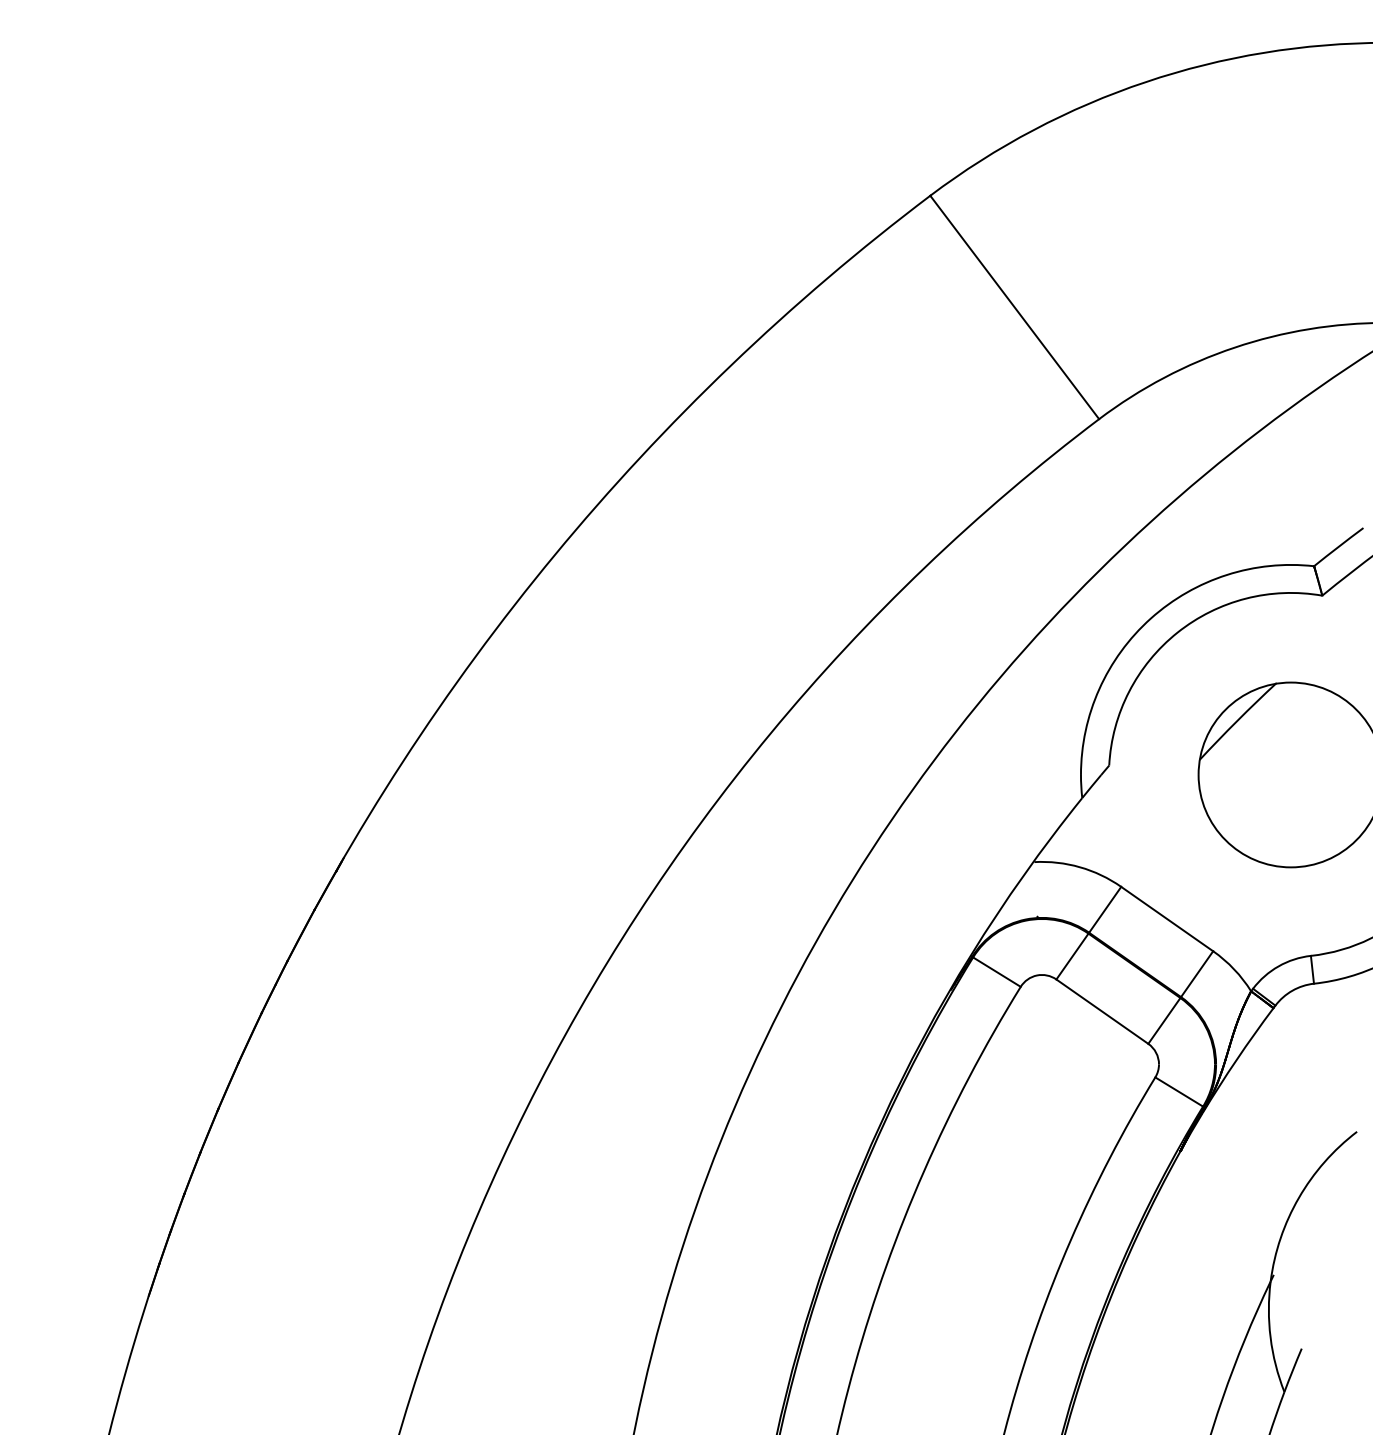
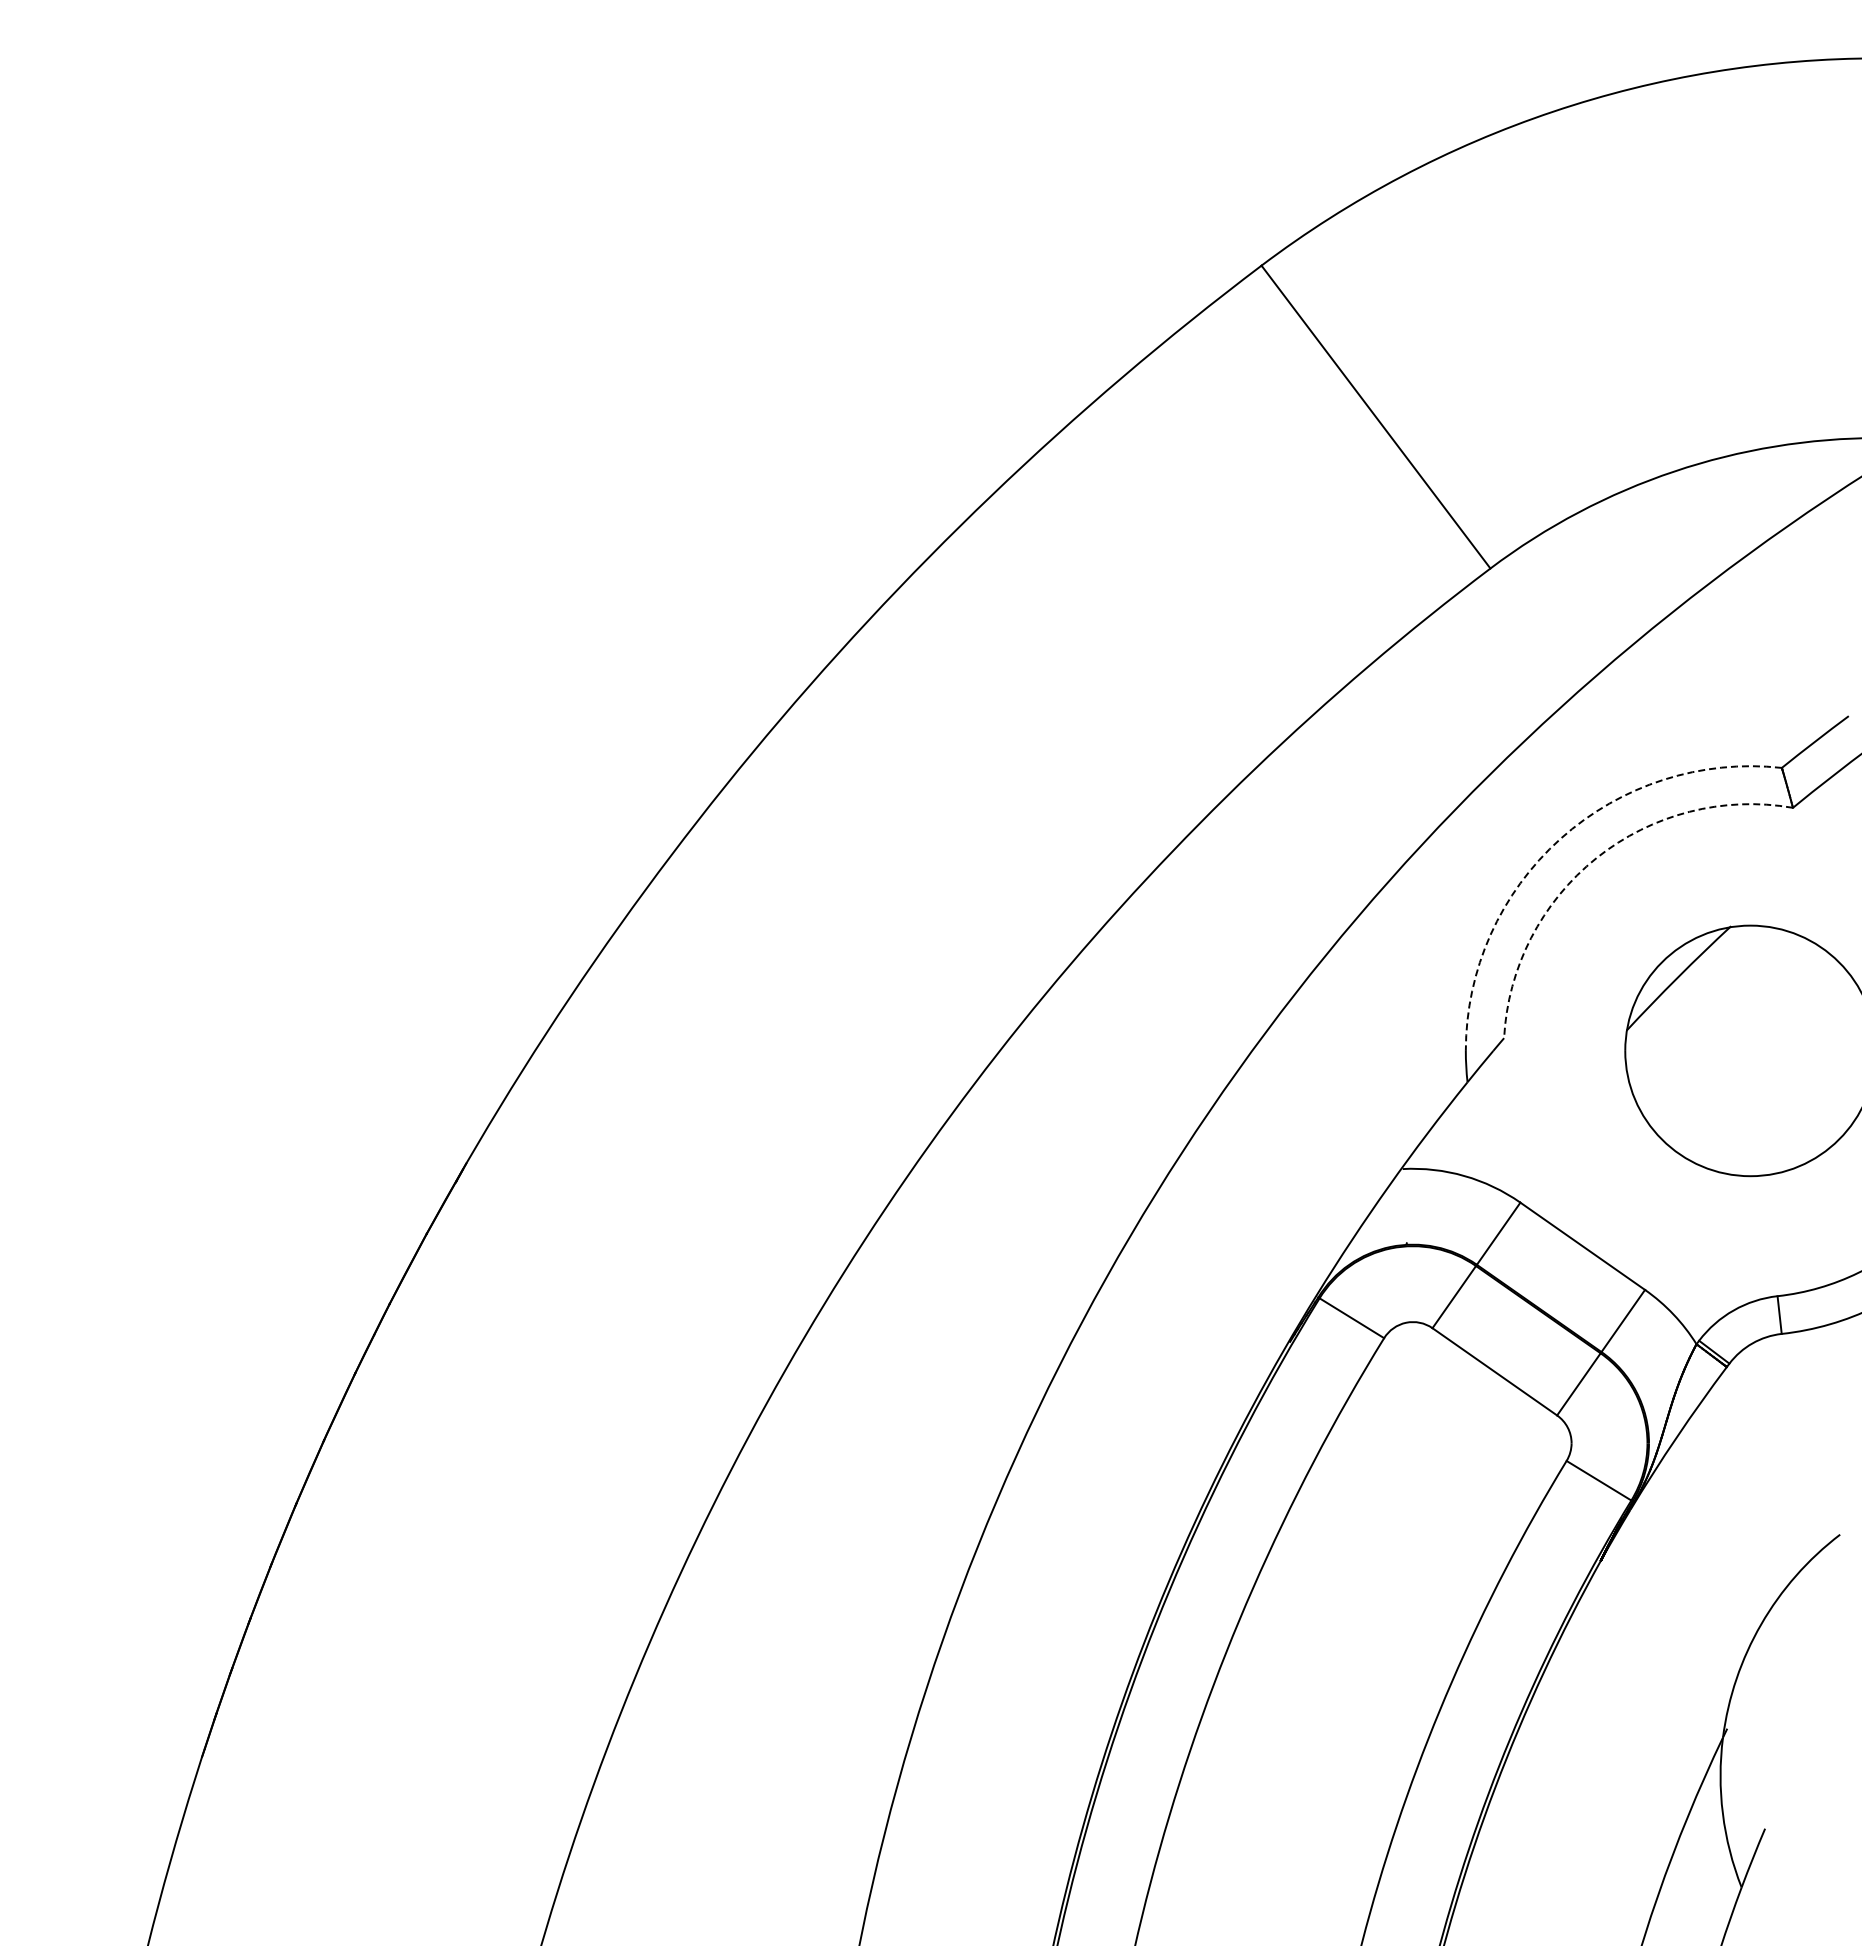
arc: (1150, 618) -> (1560, 838), solid -> dashed
arc: (1177, 632) -> (1596, 857), solid -> dashed

